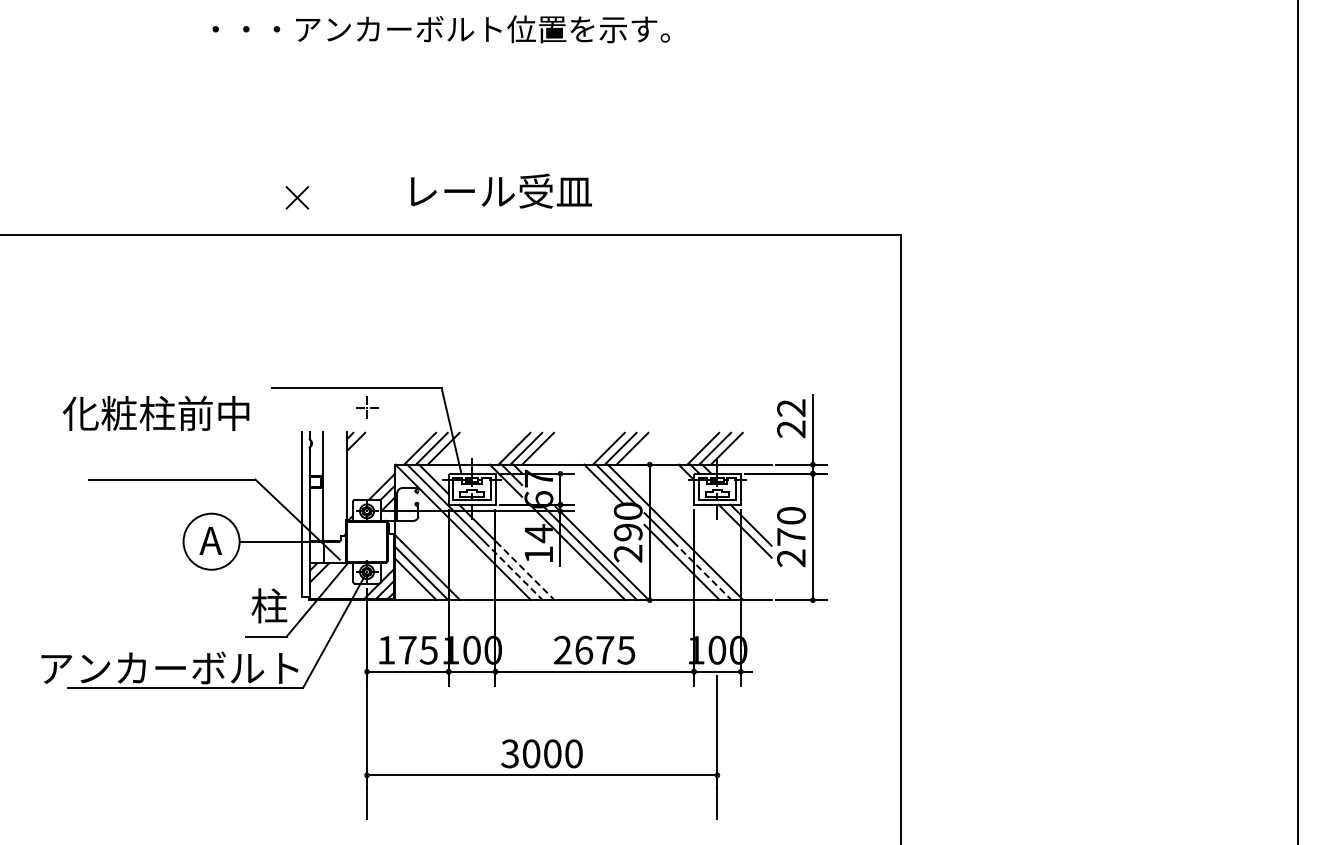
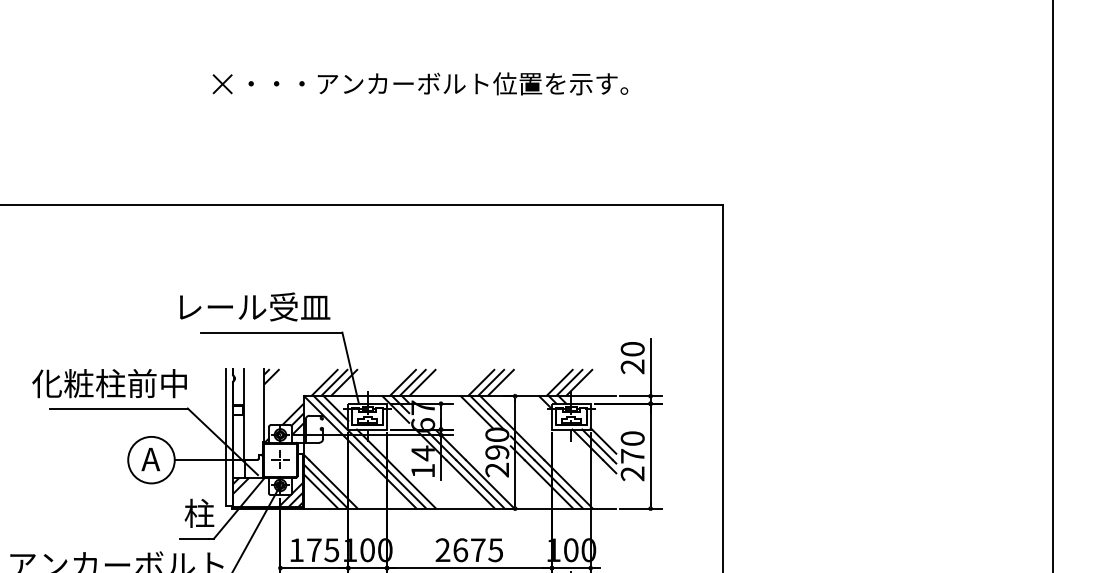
text: (440, 29) -> (437, 83), moved
text: (501, 190) -> (255, 306), moved
part: (297, 197) -> (222, 83), moved
part: (367, 407) -> (280, 459), moved
text: (791, 407) -> (632, 348), 22 -> 20
text: (156, 412) -> (109, 382), moved
line: (755, 518) -> (602, 440), added
line: (513, 571) -> (402, 484), dashed -> solid
line: (525, 571) -> (412, 484), dashed -> solid
line: (702, 571) -> (558, 484), dashed -> solid

